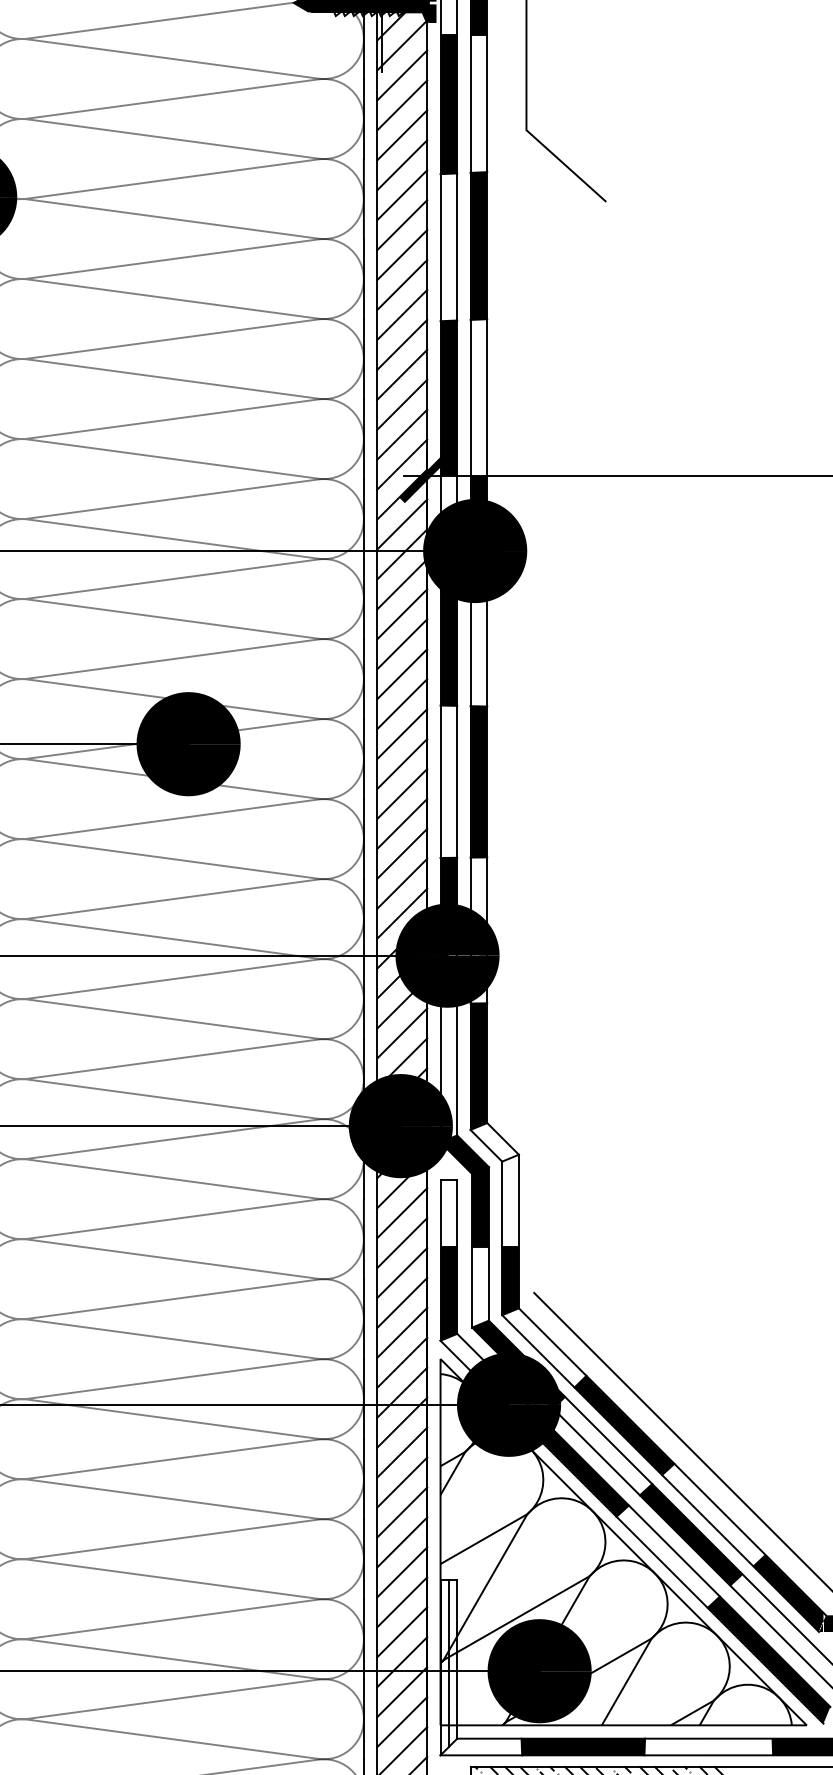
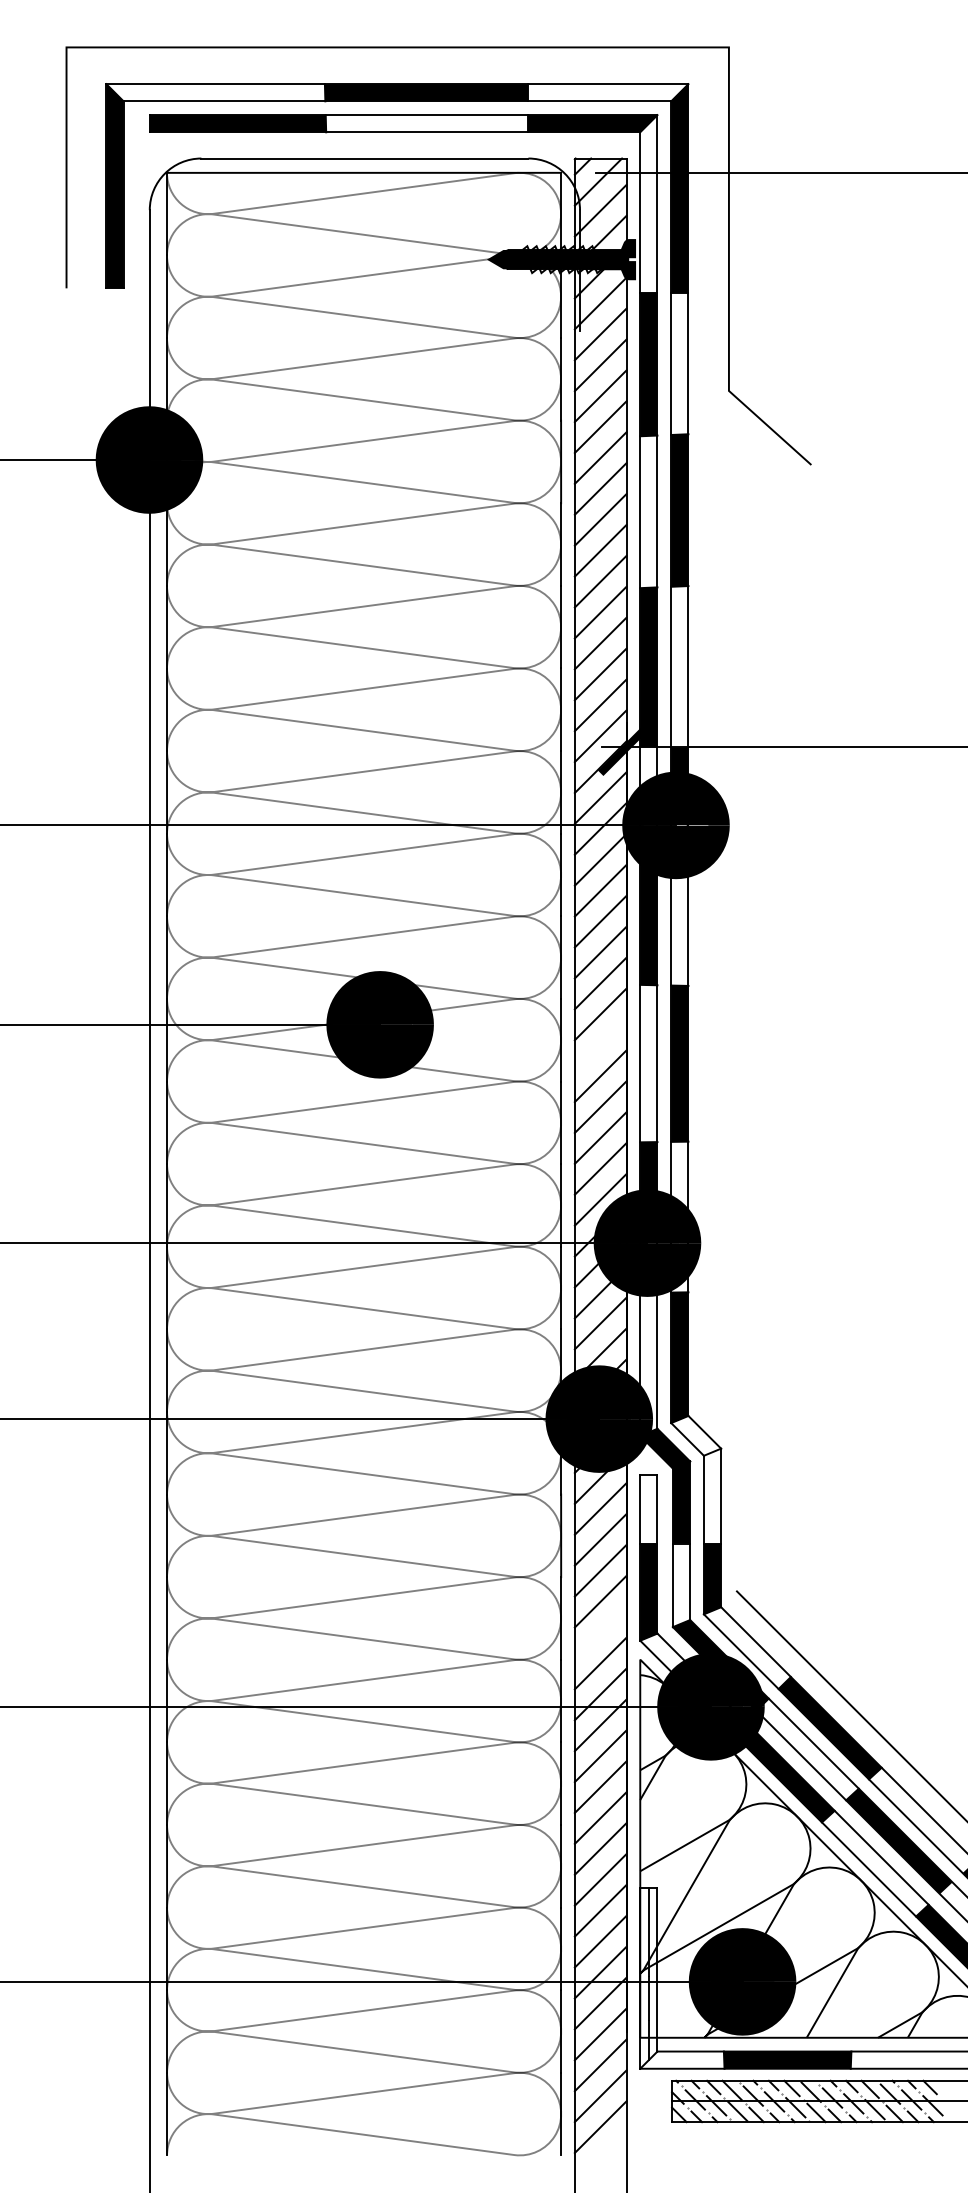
line: (402, 764) -> (600, 1045), removed
line: (402, 1332) -> (600, 1632), removed

